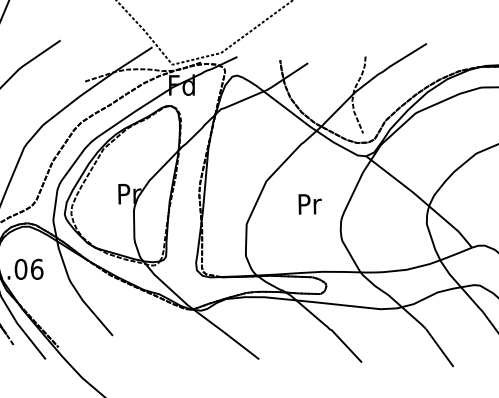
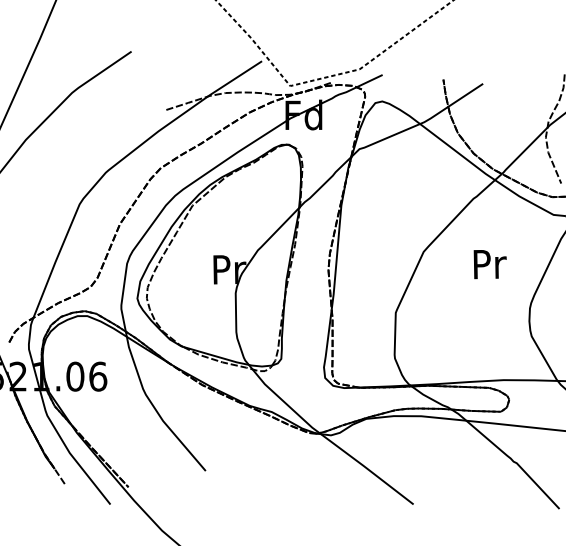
text: (309, 204) -> (489, 264), moved

